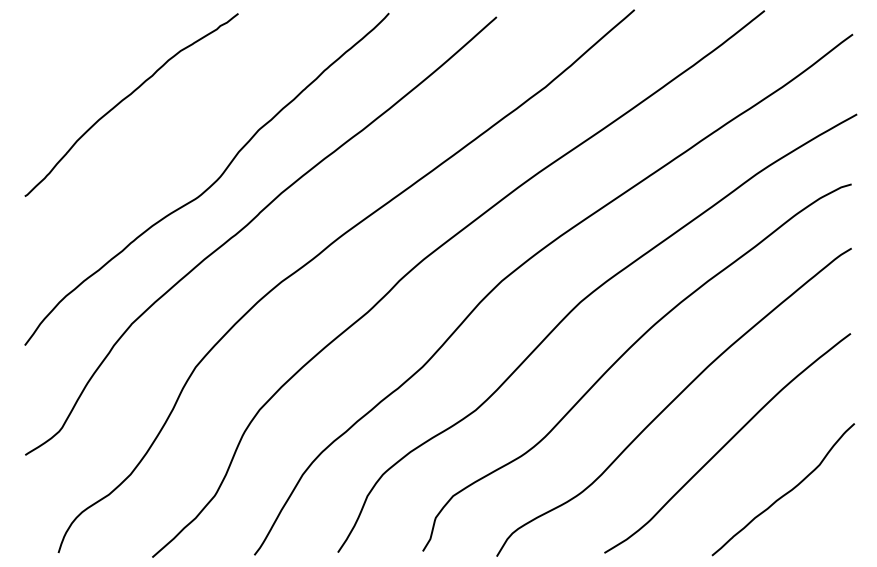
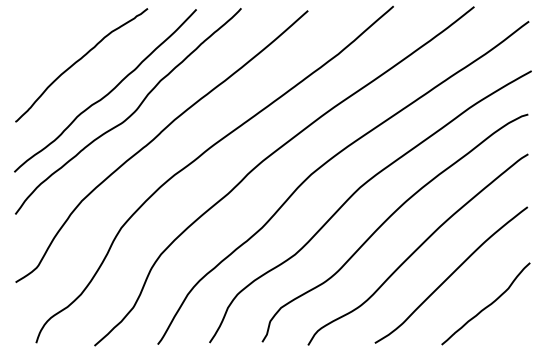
curve: (174, 148) -> (108, 92), added

